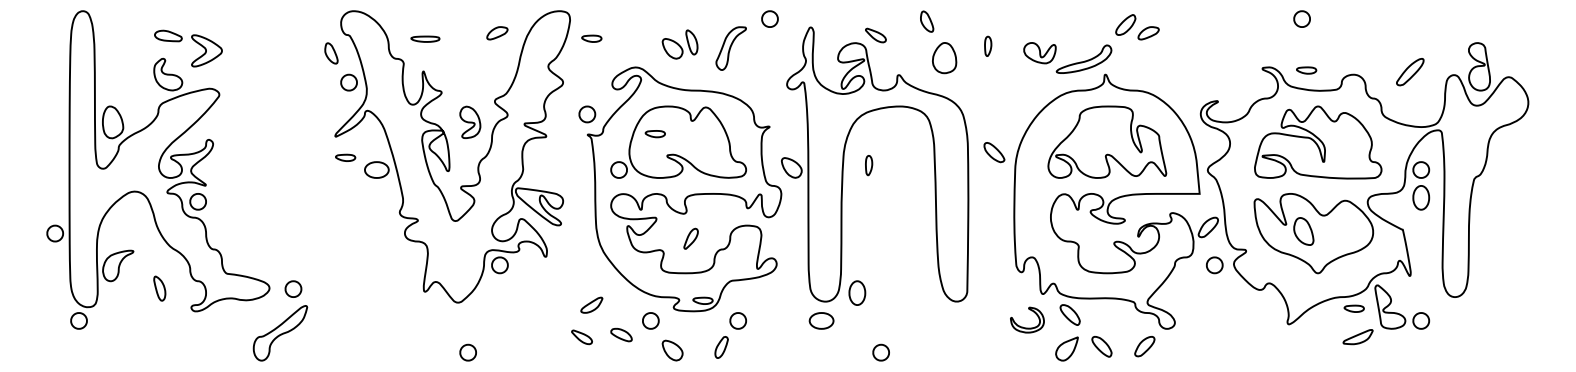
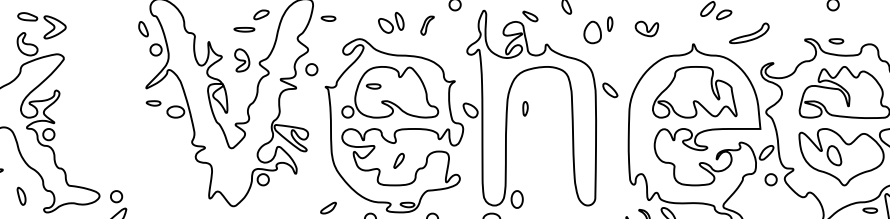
part: (425, 38) -> (244, 29), moved
part: (730, 48) -> (427, 25), size x0.6
part: (944, 58) -> (592, 32), moved
part: (1083, 58) -> (748, 32), moved
part: (587, 114) -> (311, 69), moved
part: (470, 121) -> (242, 59), moved
part: (994, 152) -> (610, 90), moved

